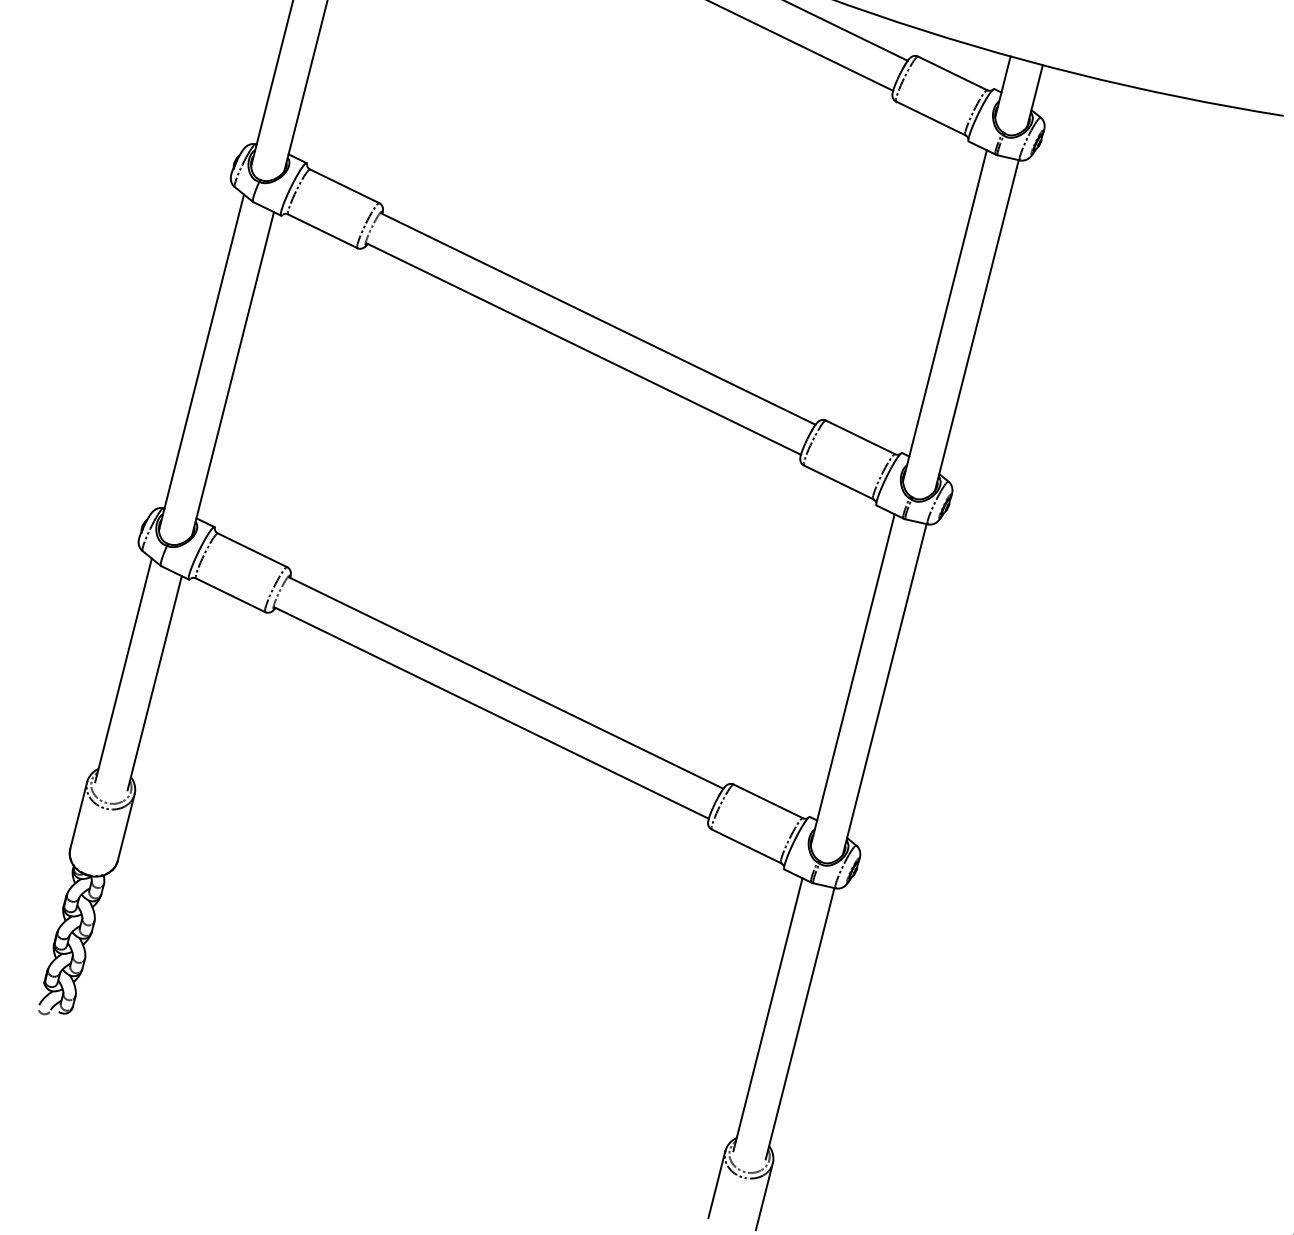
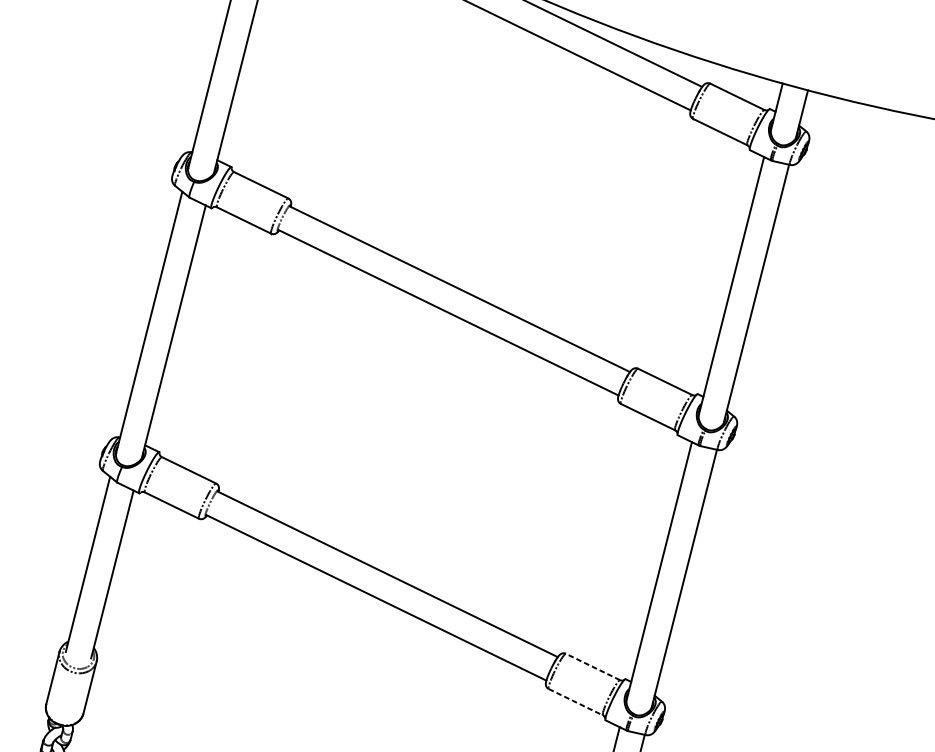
line: (767, 801) -> (592, 667), solid -> dashed
line: (746, 846) -> (575, 702), solid -> dashed

